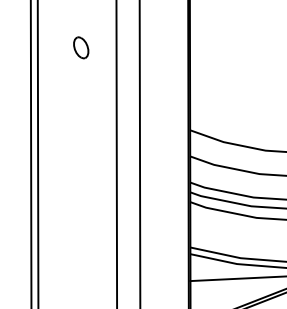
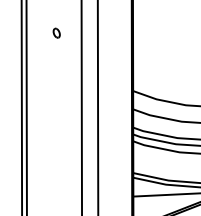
part: (80, 46) -> (56, 32), size x0.62

